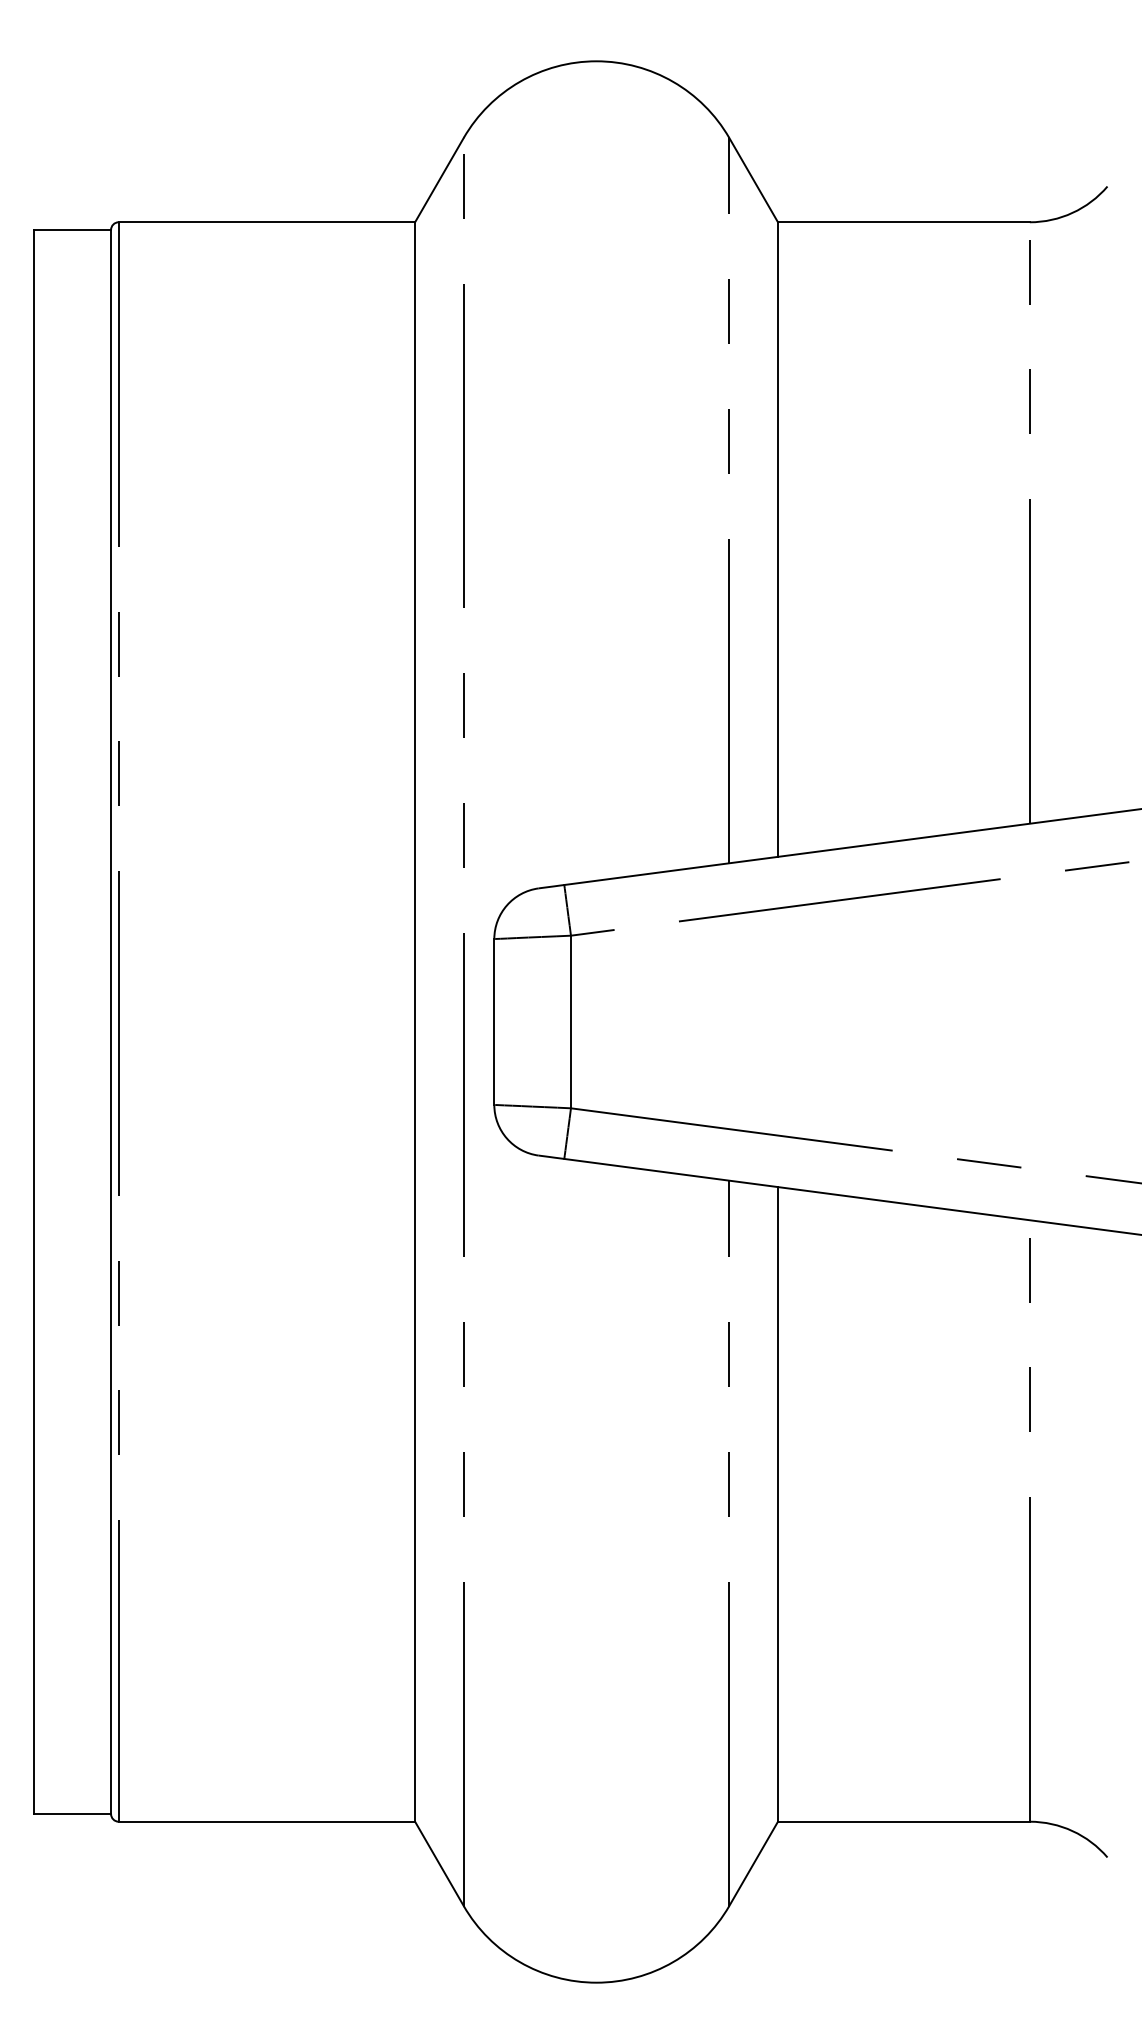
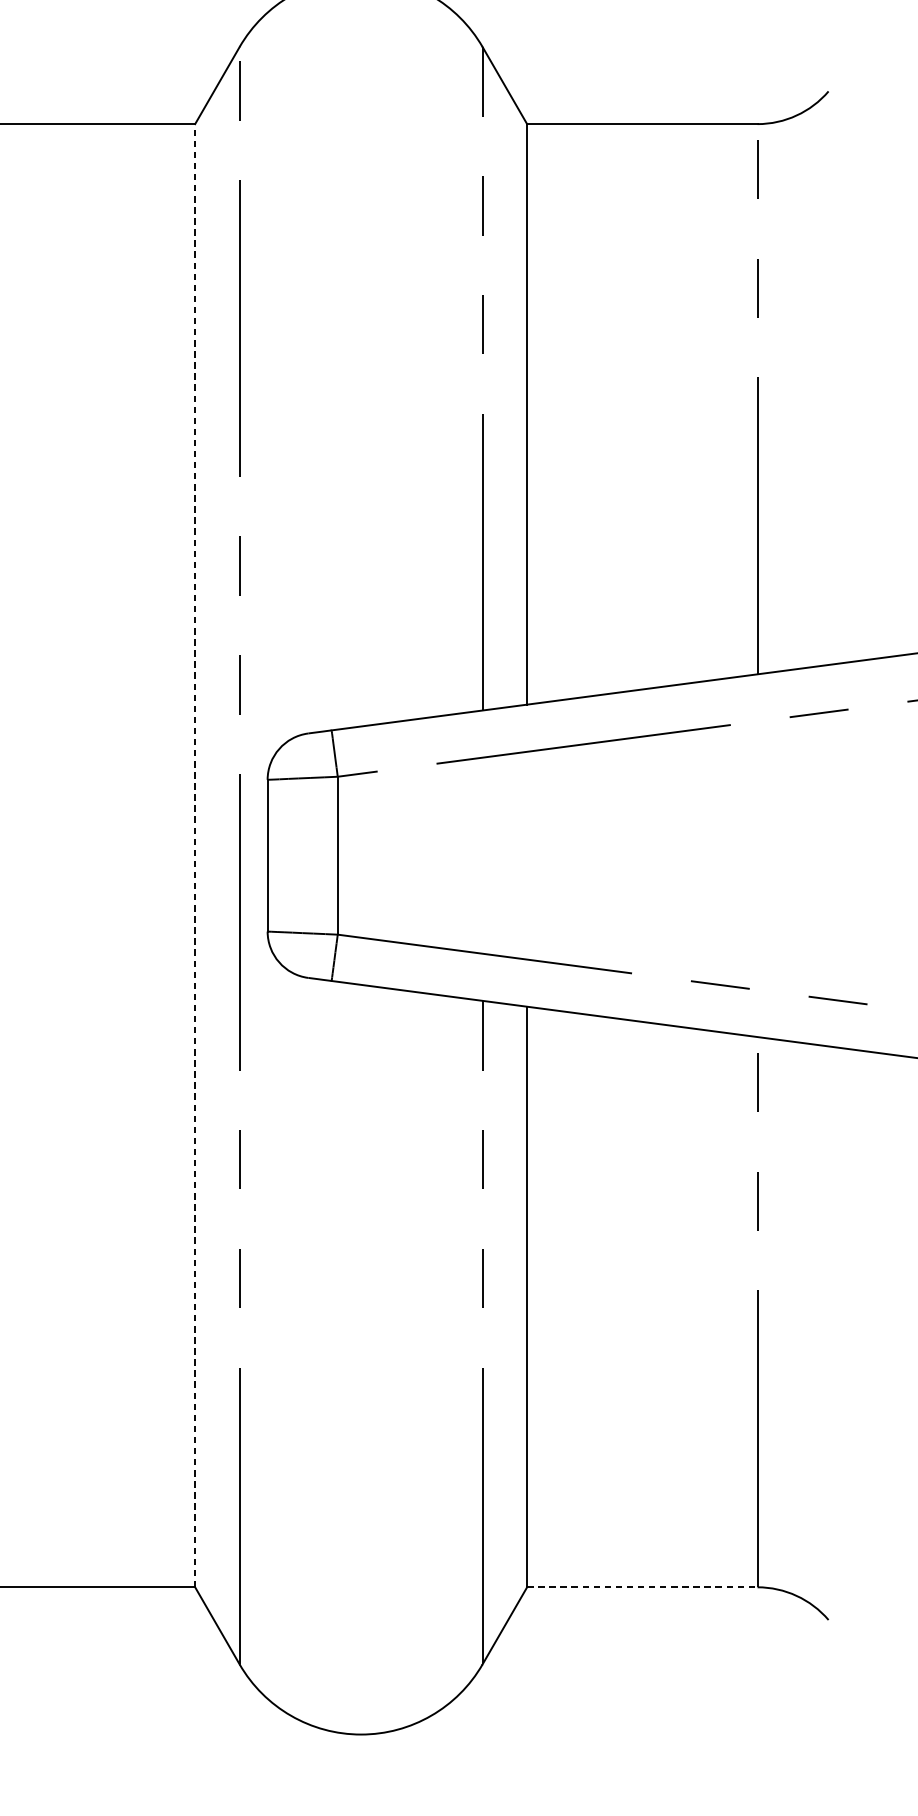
line: (415, 1022) -> (195, 856), solid -> dashed
line: (903, 1821) -> (641, 1587), solid -> dashed

